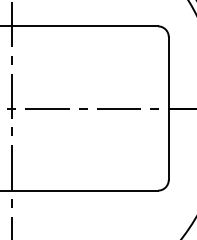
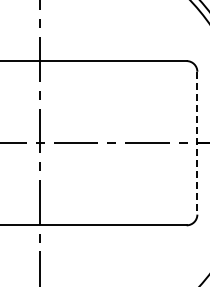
line: (168, 108) -> (197, 143), solid -> dashed

